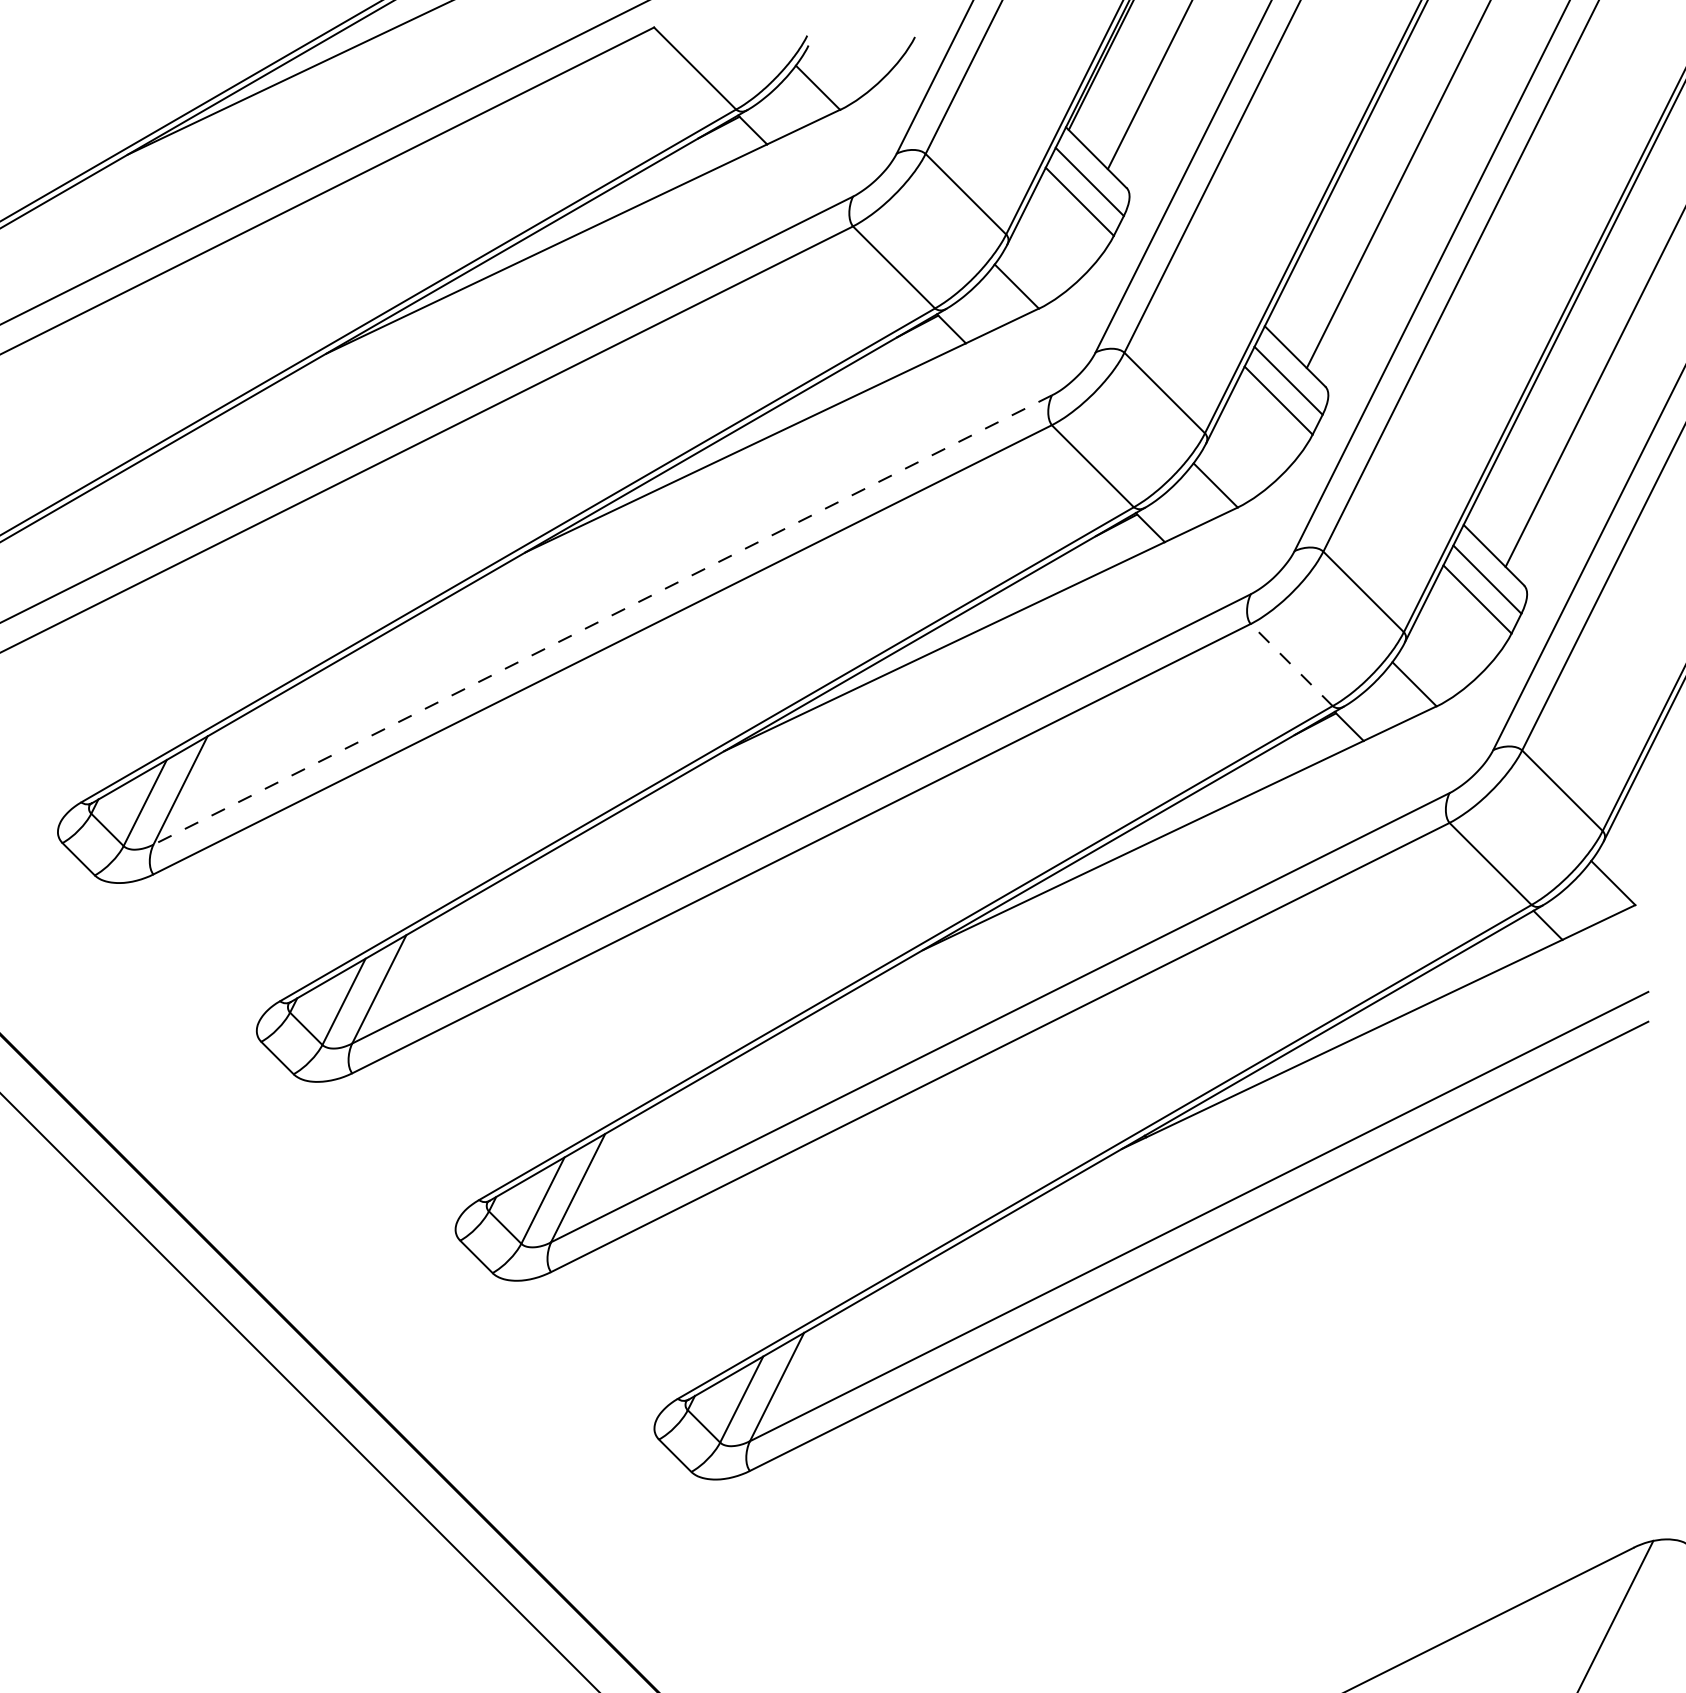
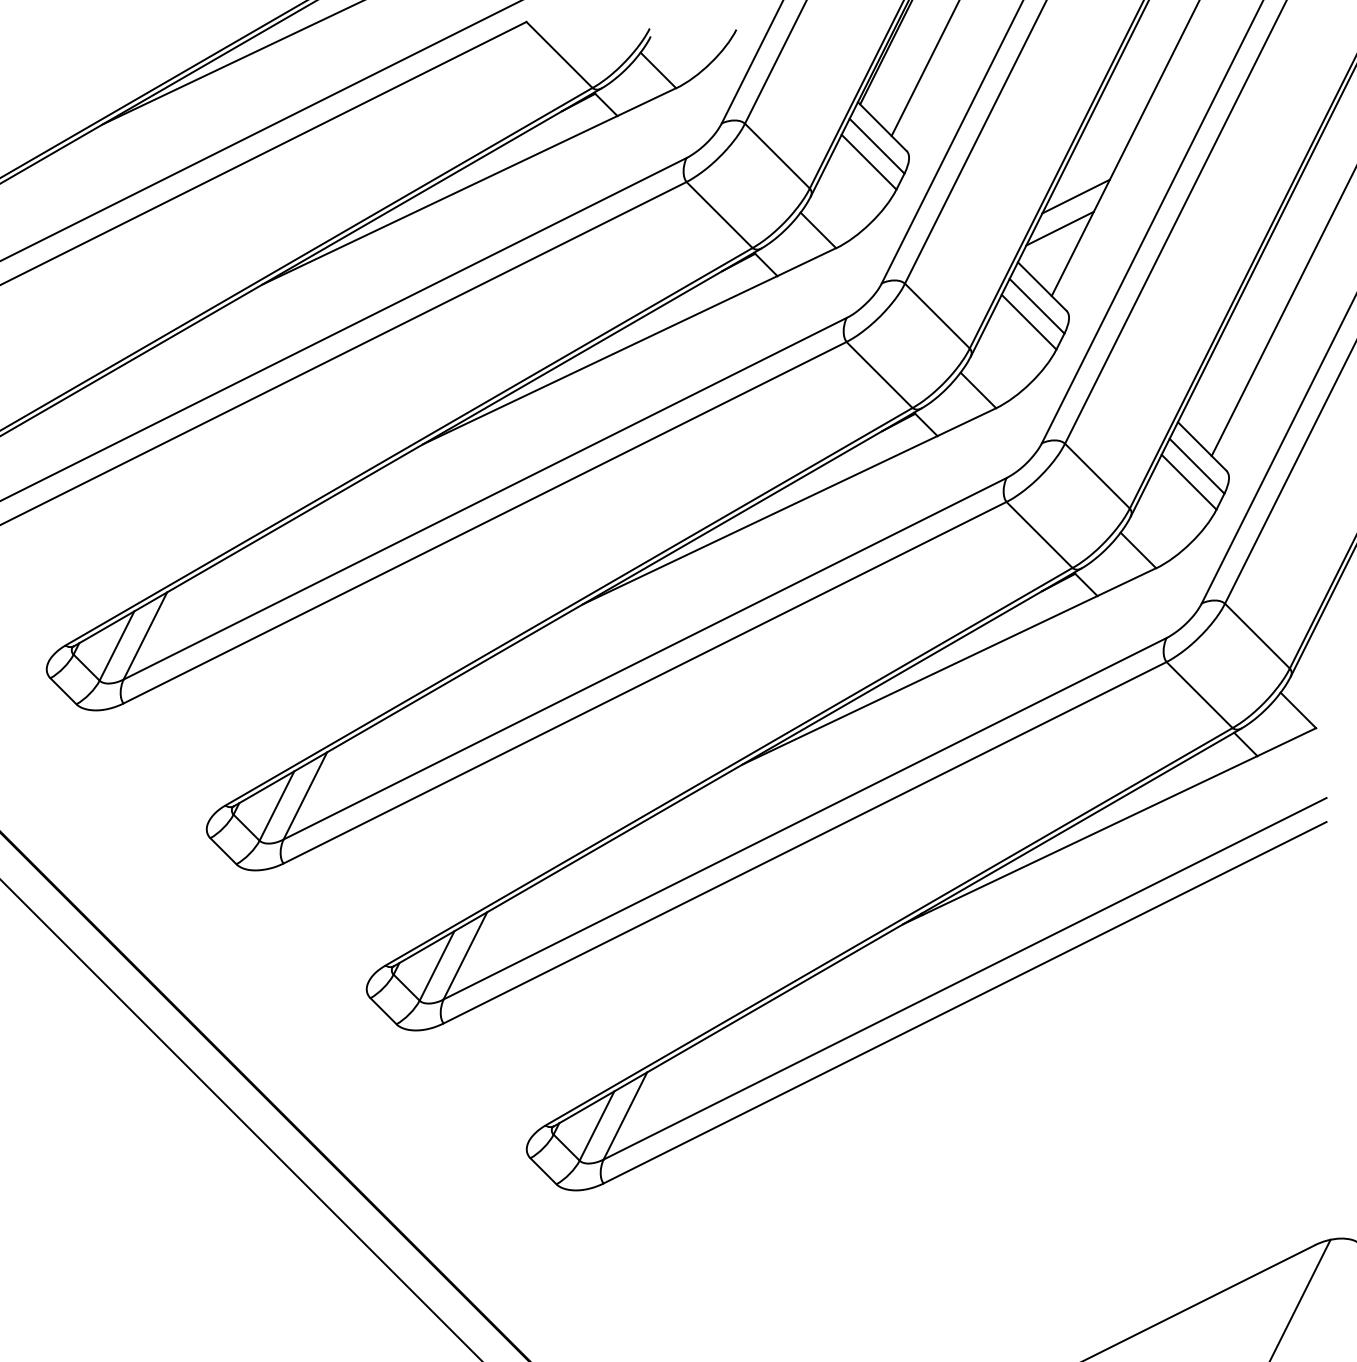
line: (1337, 244) -> (1076, 196), added
line: (1317, 284) -> (1060, 228), added
line: (602, 620) -> (484, 499), dashed -> solid
line: (1291, 665) -> (1039, 535), dashed -> solid

